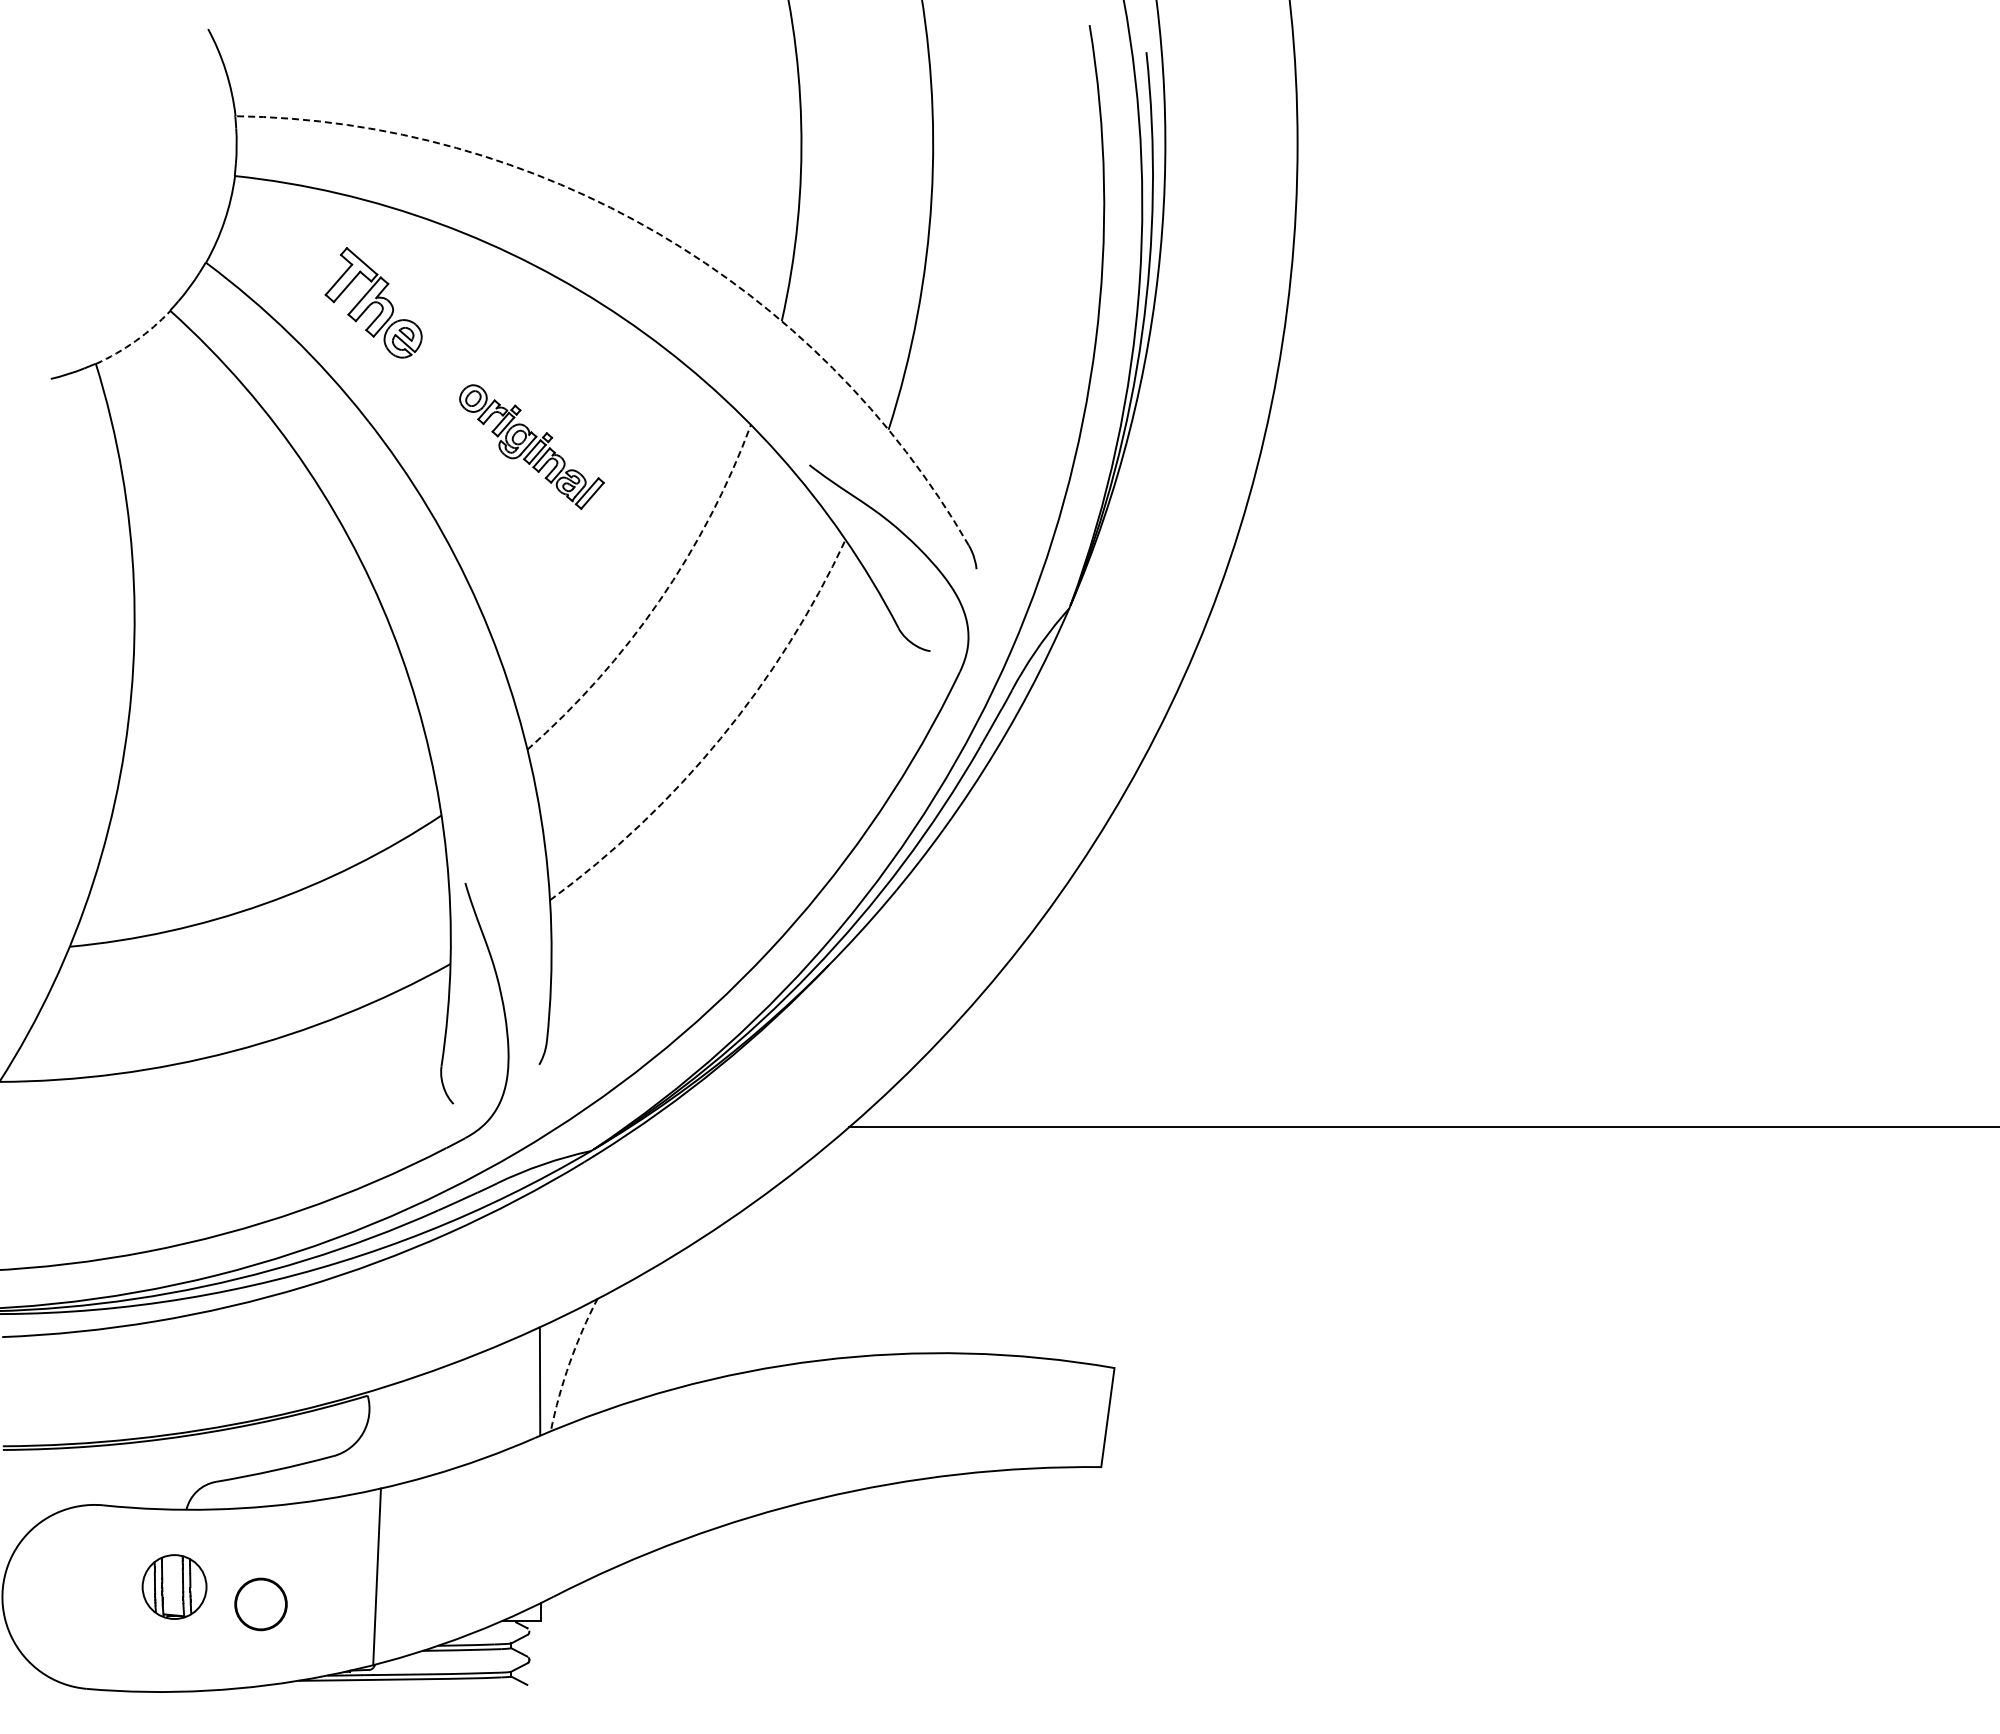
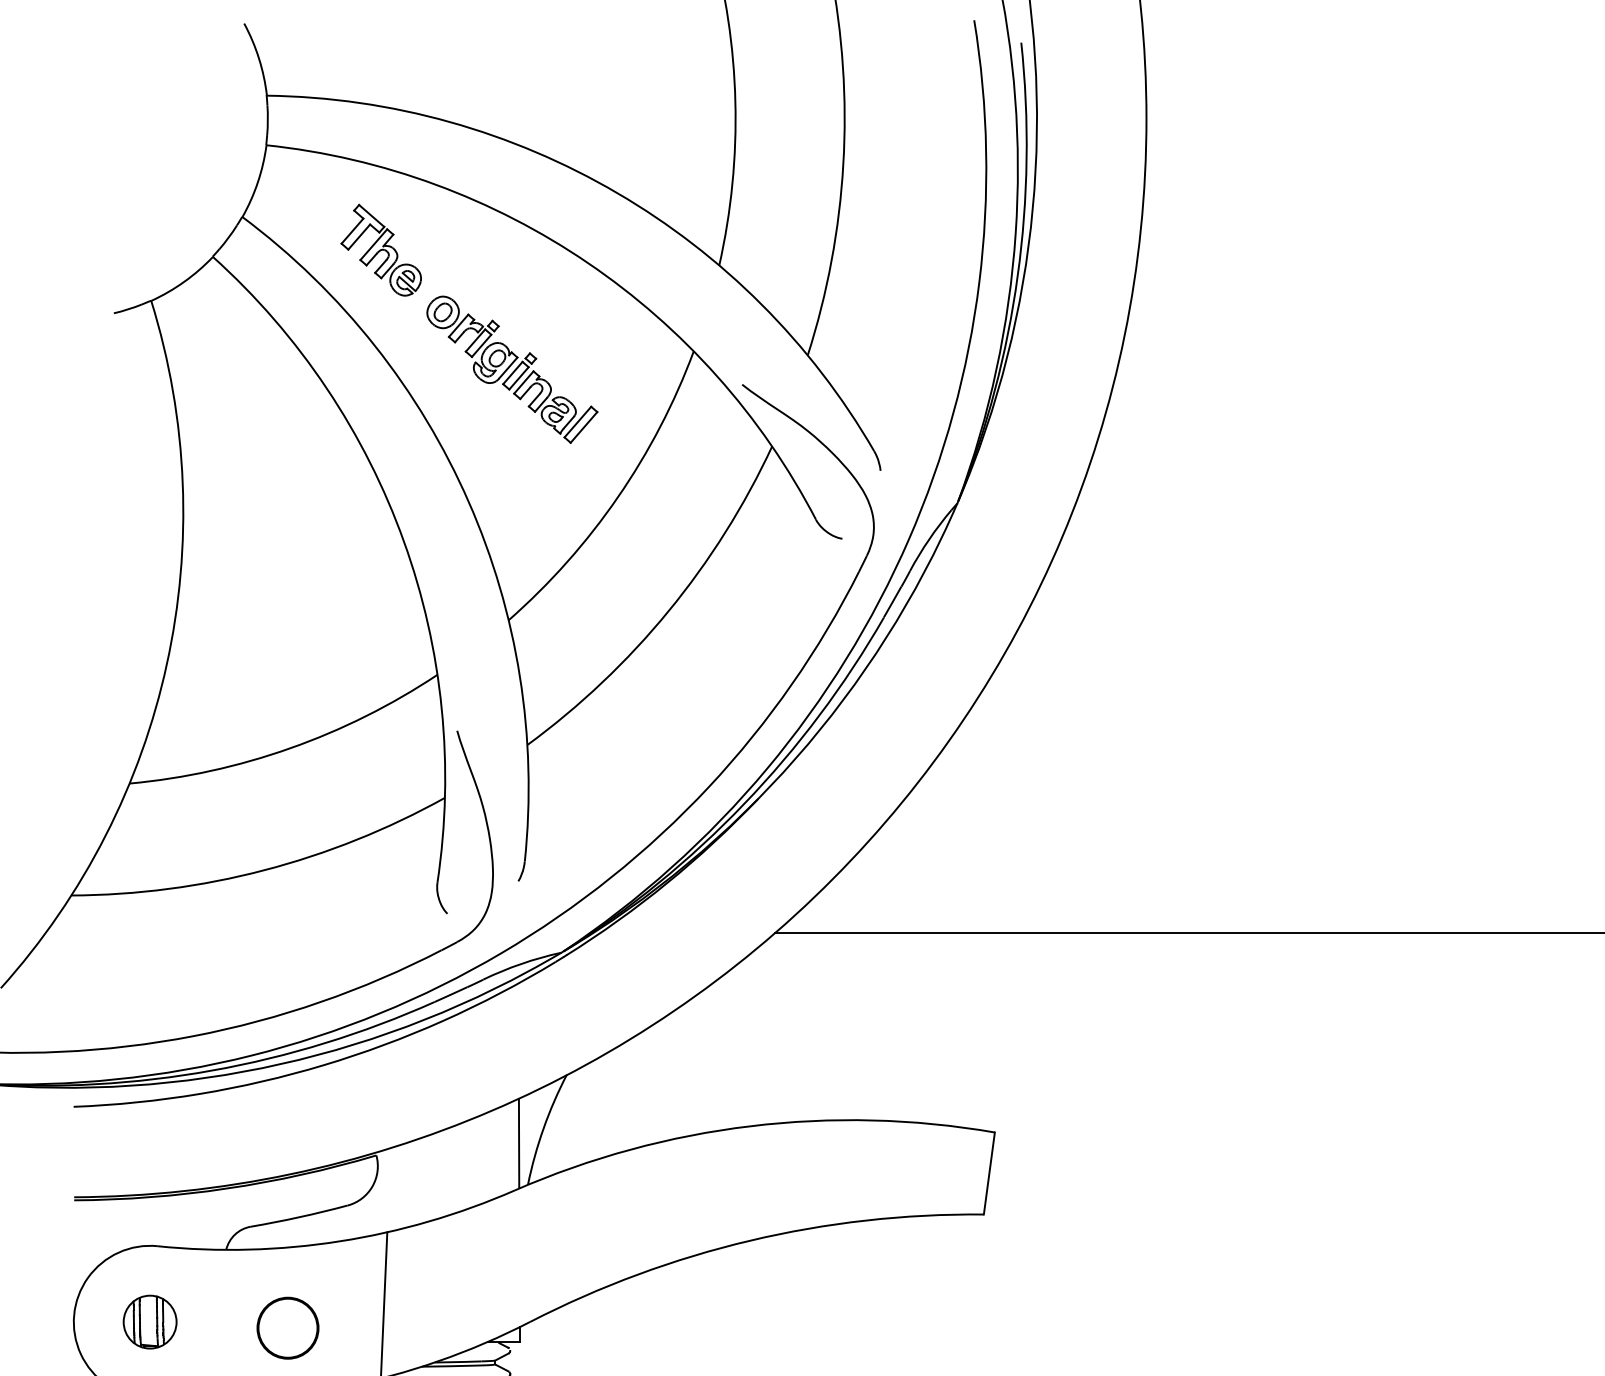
arc: (658, 233) -> (617, 192), dashed -> solid
arc: (135, 341) -> (184, 282), dashed -> solid
part: (531, 446) -> (512, 369), size x1.43
arc: (659, 601) -> (618, 497), dashed -> solid
arc: (720, 738) -> (668, 611), dashed -> solid
arc: (569, 1363) -> (543, 1128), dashed -> solid
part: (174, 1586) -> (150, 1321), moved
part: (260, 1604) -> (287, 1328), size x1.43

